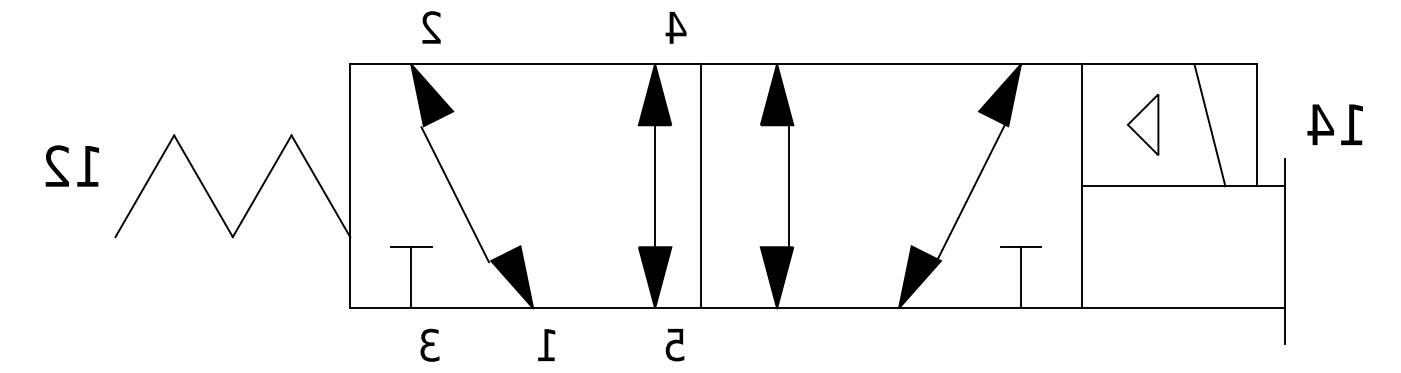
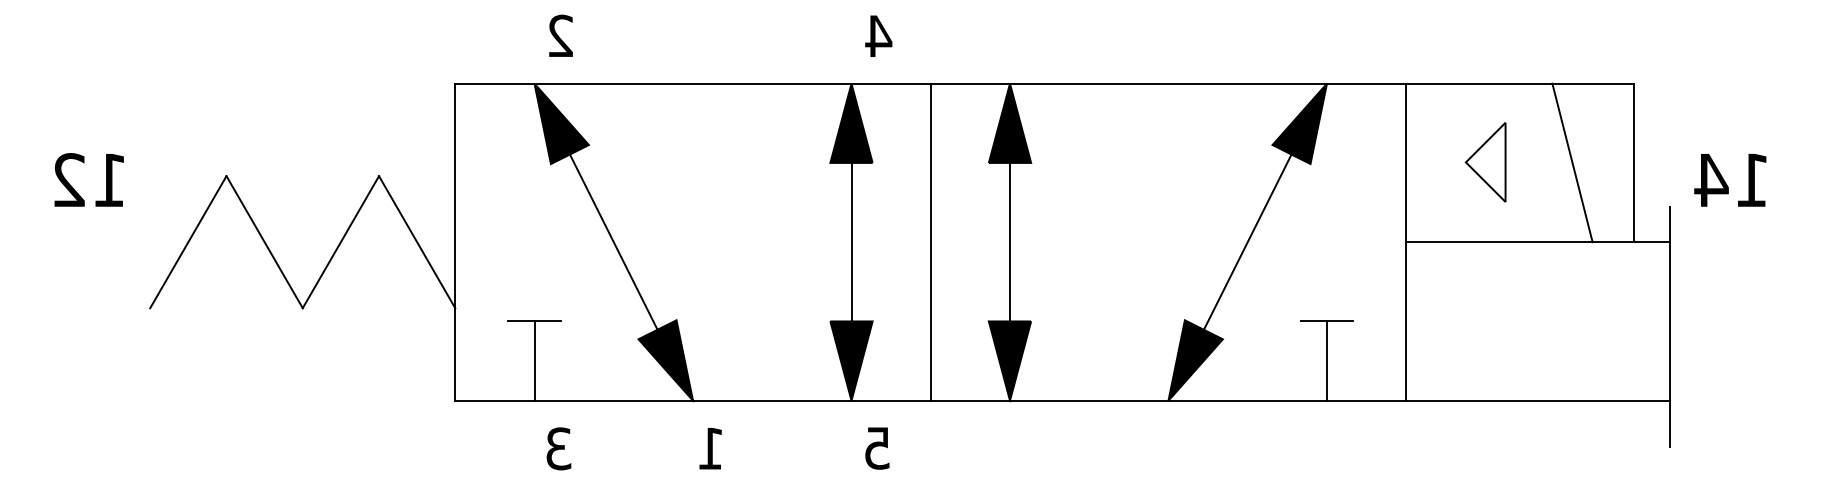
text: (1335, 124) -> (1730, 180), moved
text: (71, 165) -> (88, 179), moved
line: (701, 185) -> (930, 241), moved
line: (788, 185) -> (1010, 241), moved
line: (971, 191) -> (1247, 241), moved
line: (455, 194) -> (613, 241), moved

